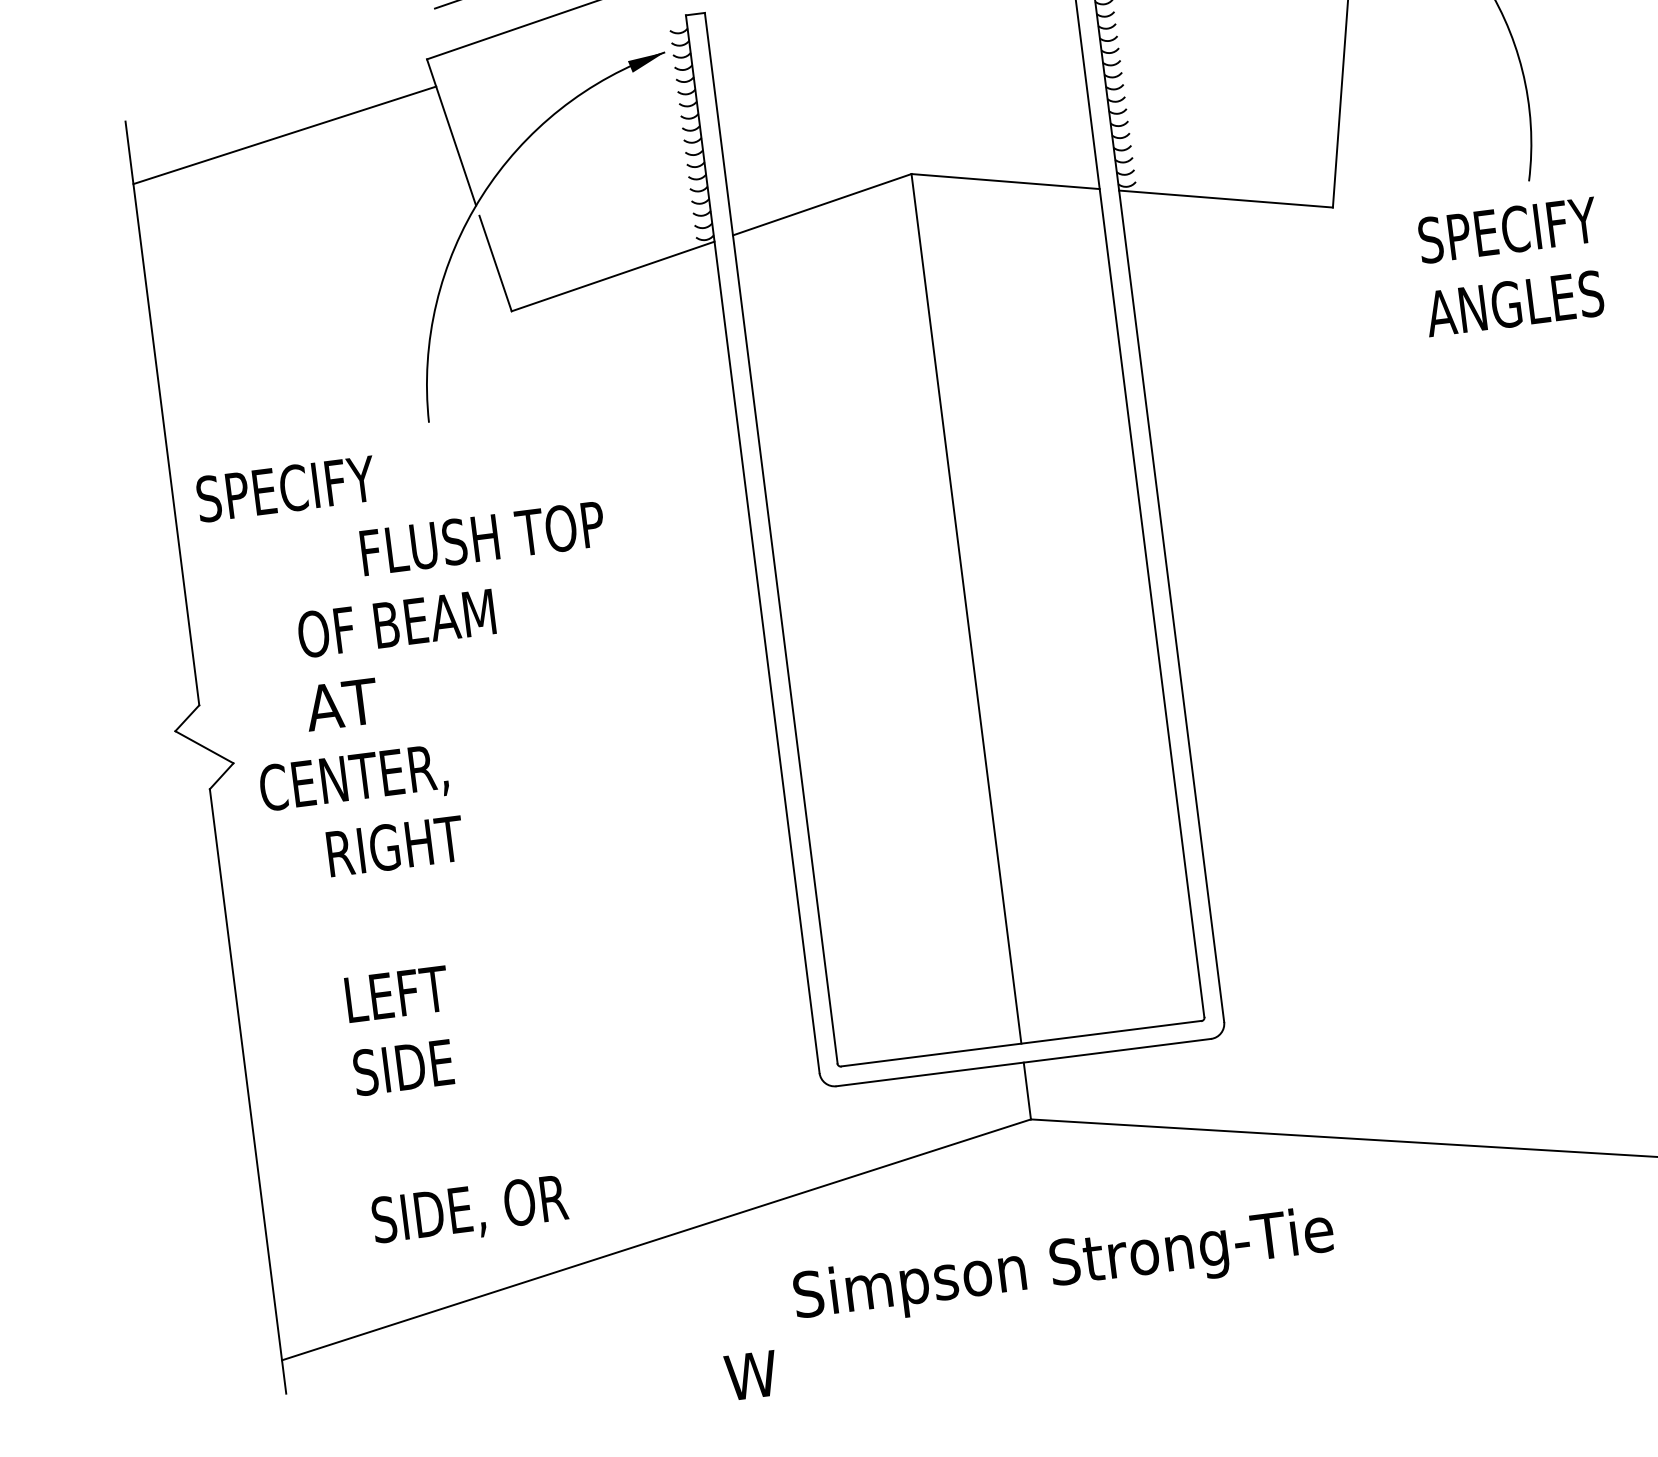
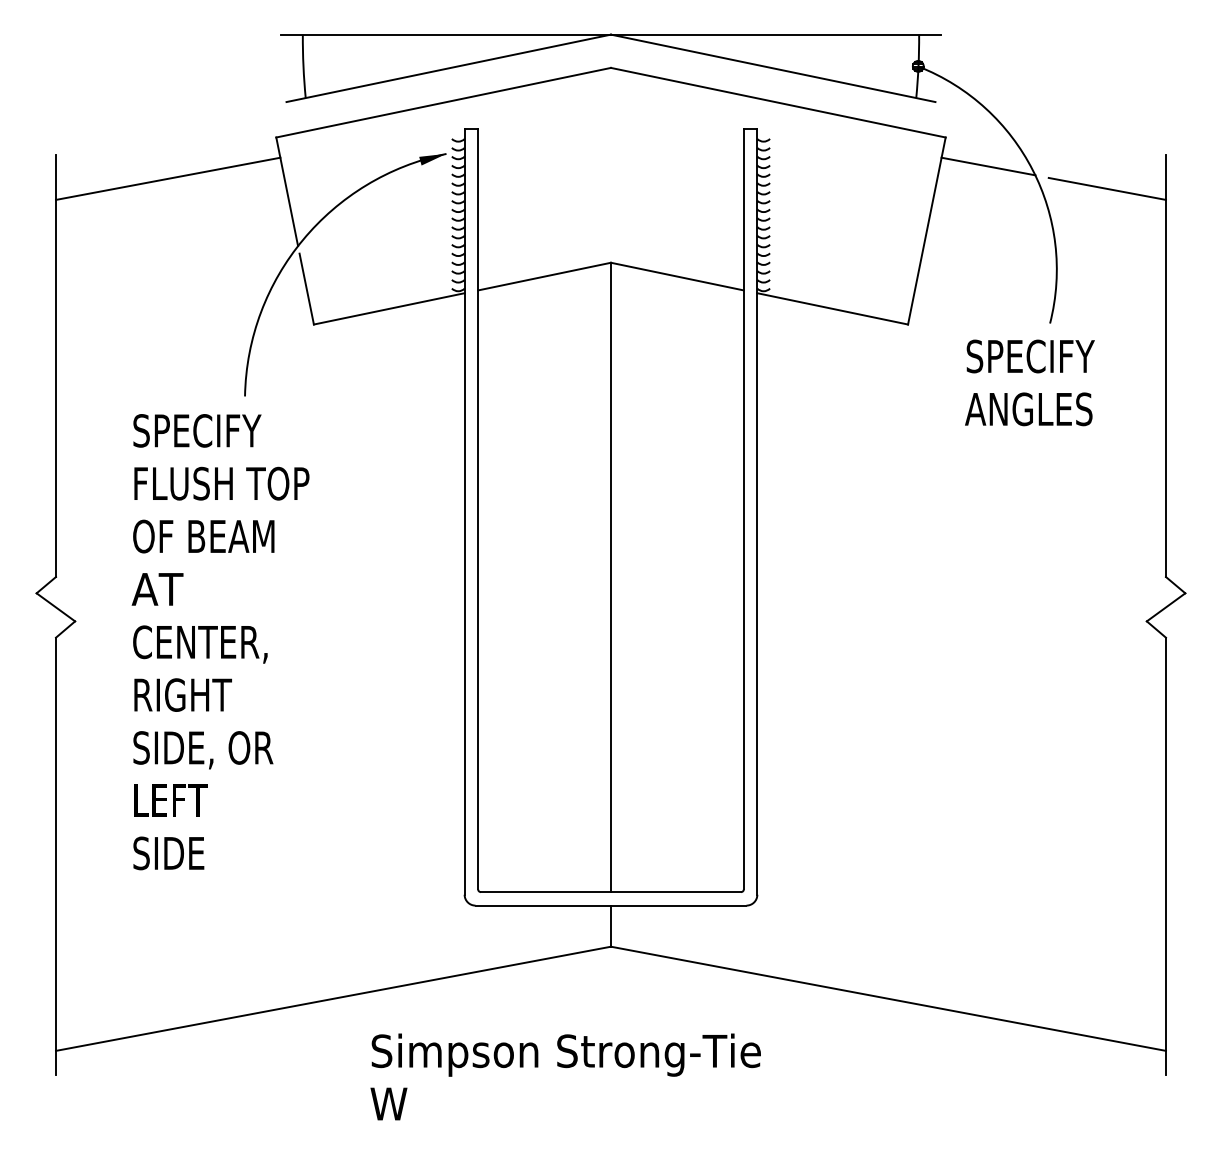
text: (286, 488) -> (197, 430), moved
text: (482, 538) -> (221, 483), moved
text: (354, 780) -> (200, 644), moved
text: (470, 1212) -> (203, 750), moved
text: (1062, 1266) -> (565, 1054), moved

